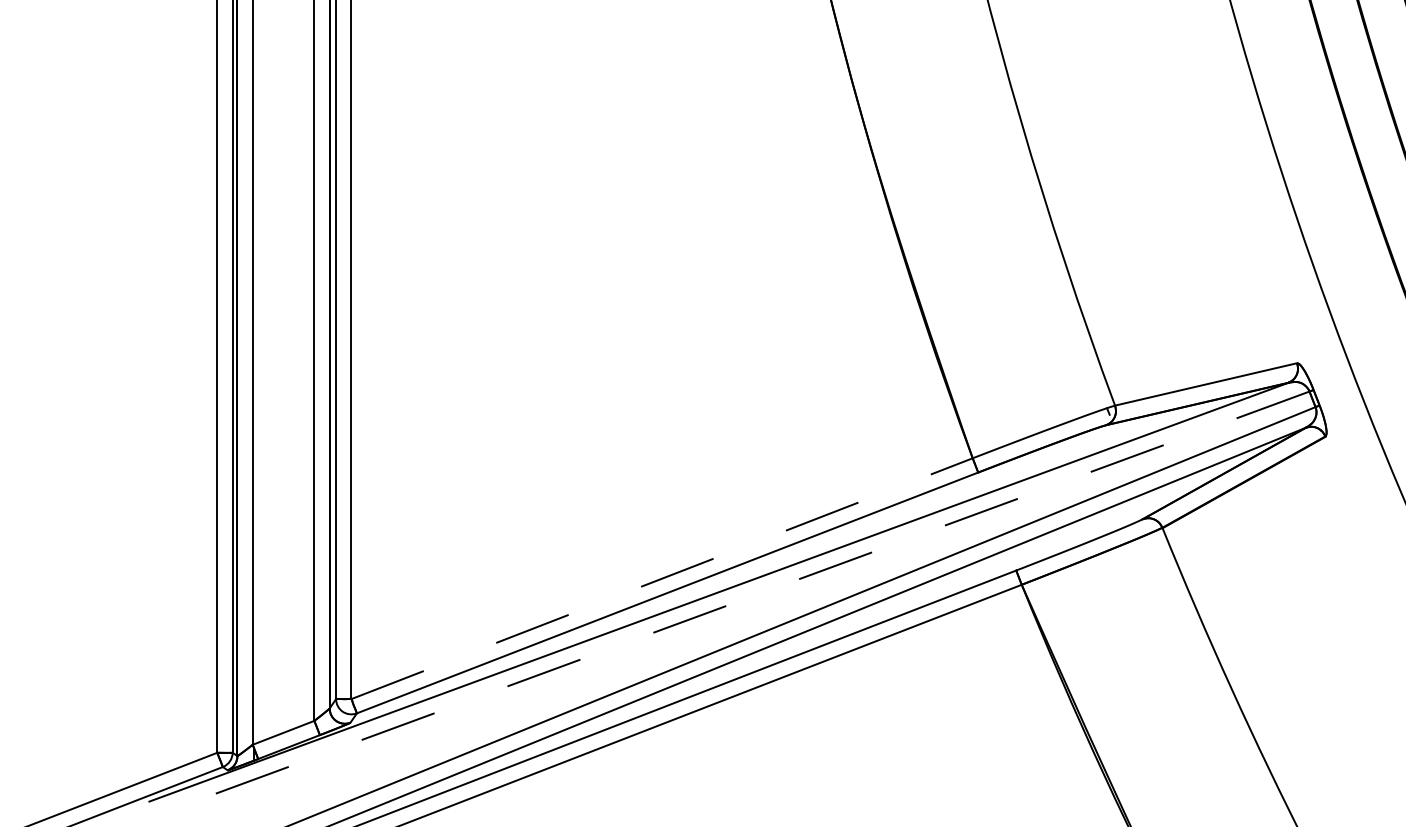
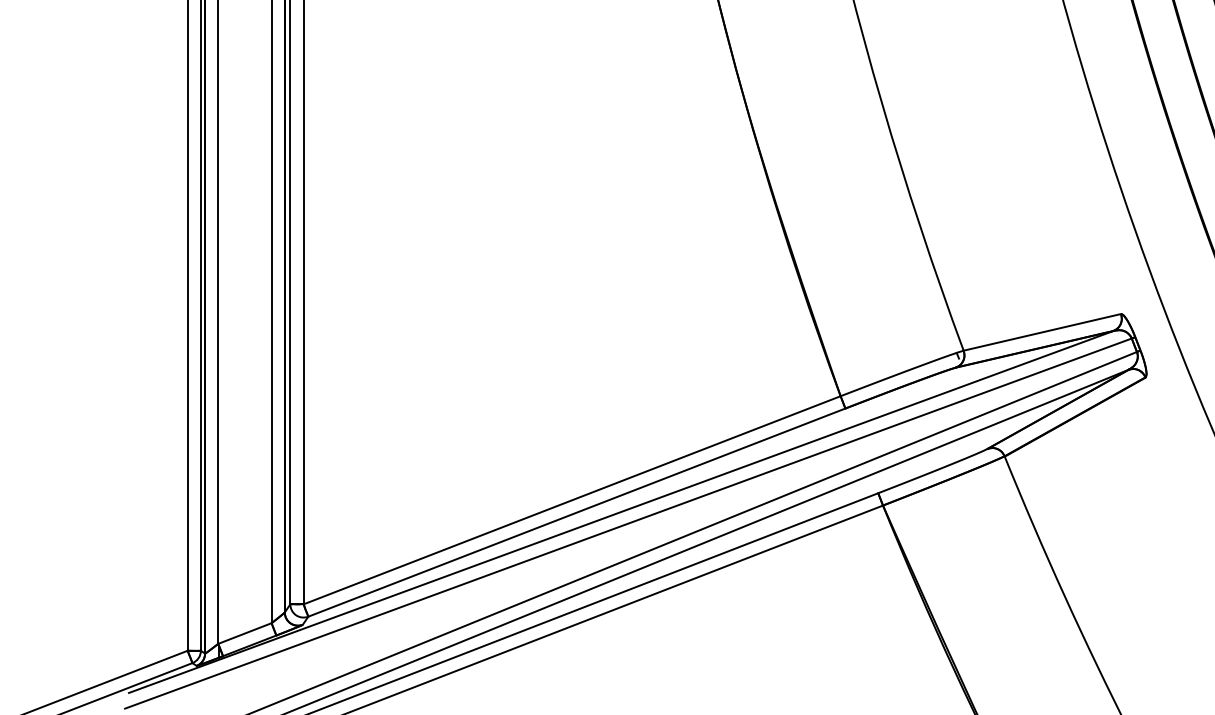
line: (662, 578) -> (572, 500), dashed -> solid
line: (726, 605) -> (627, 523), dashed -> solid

